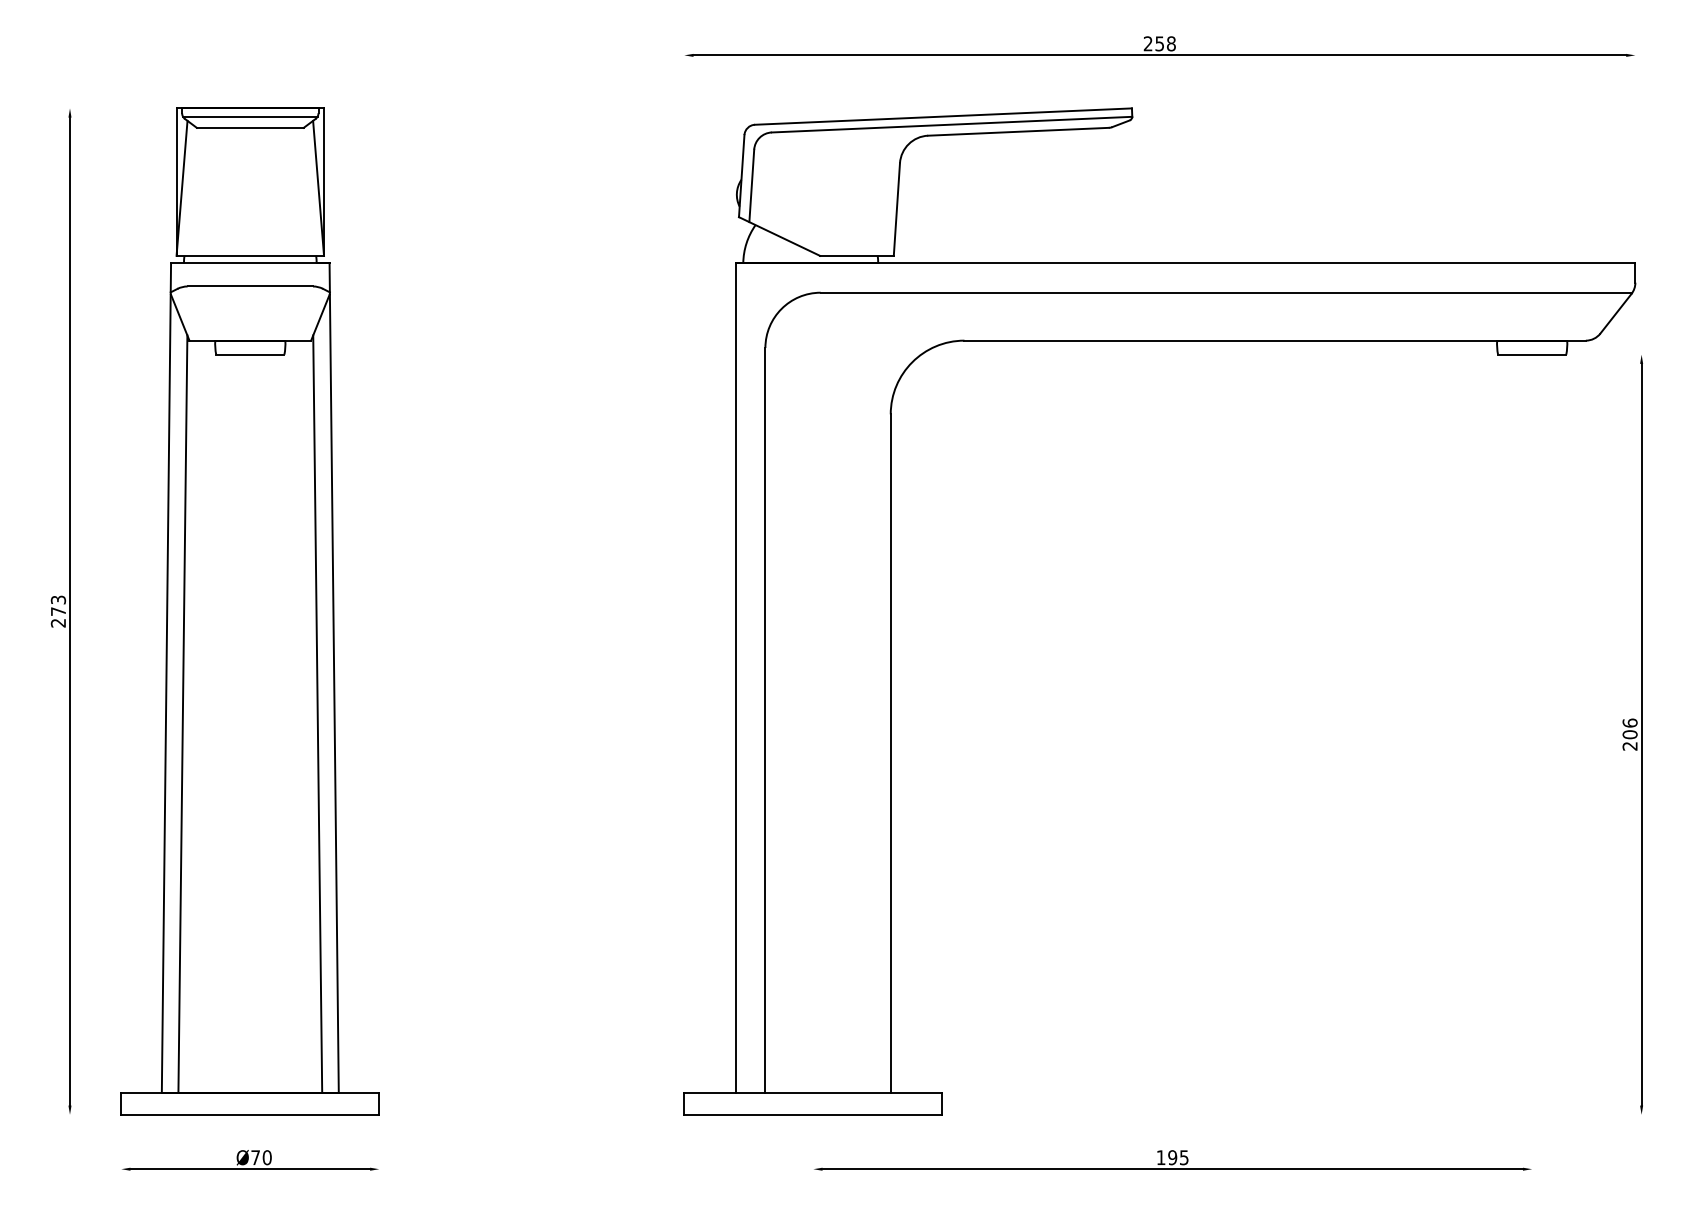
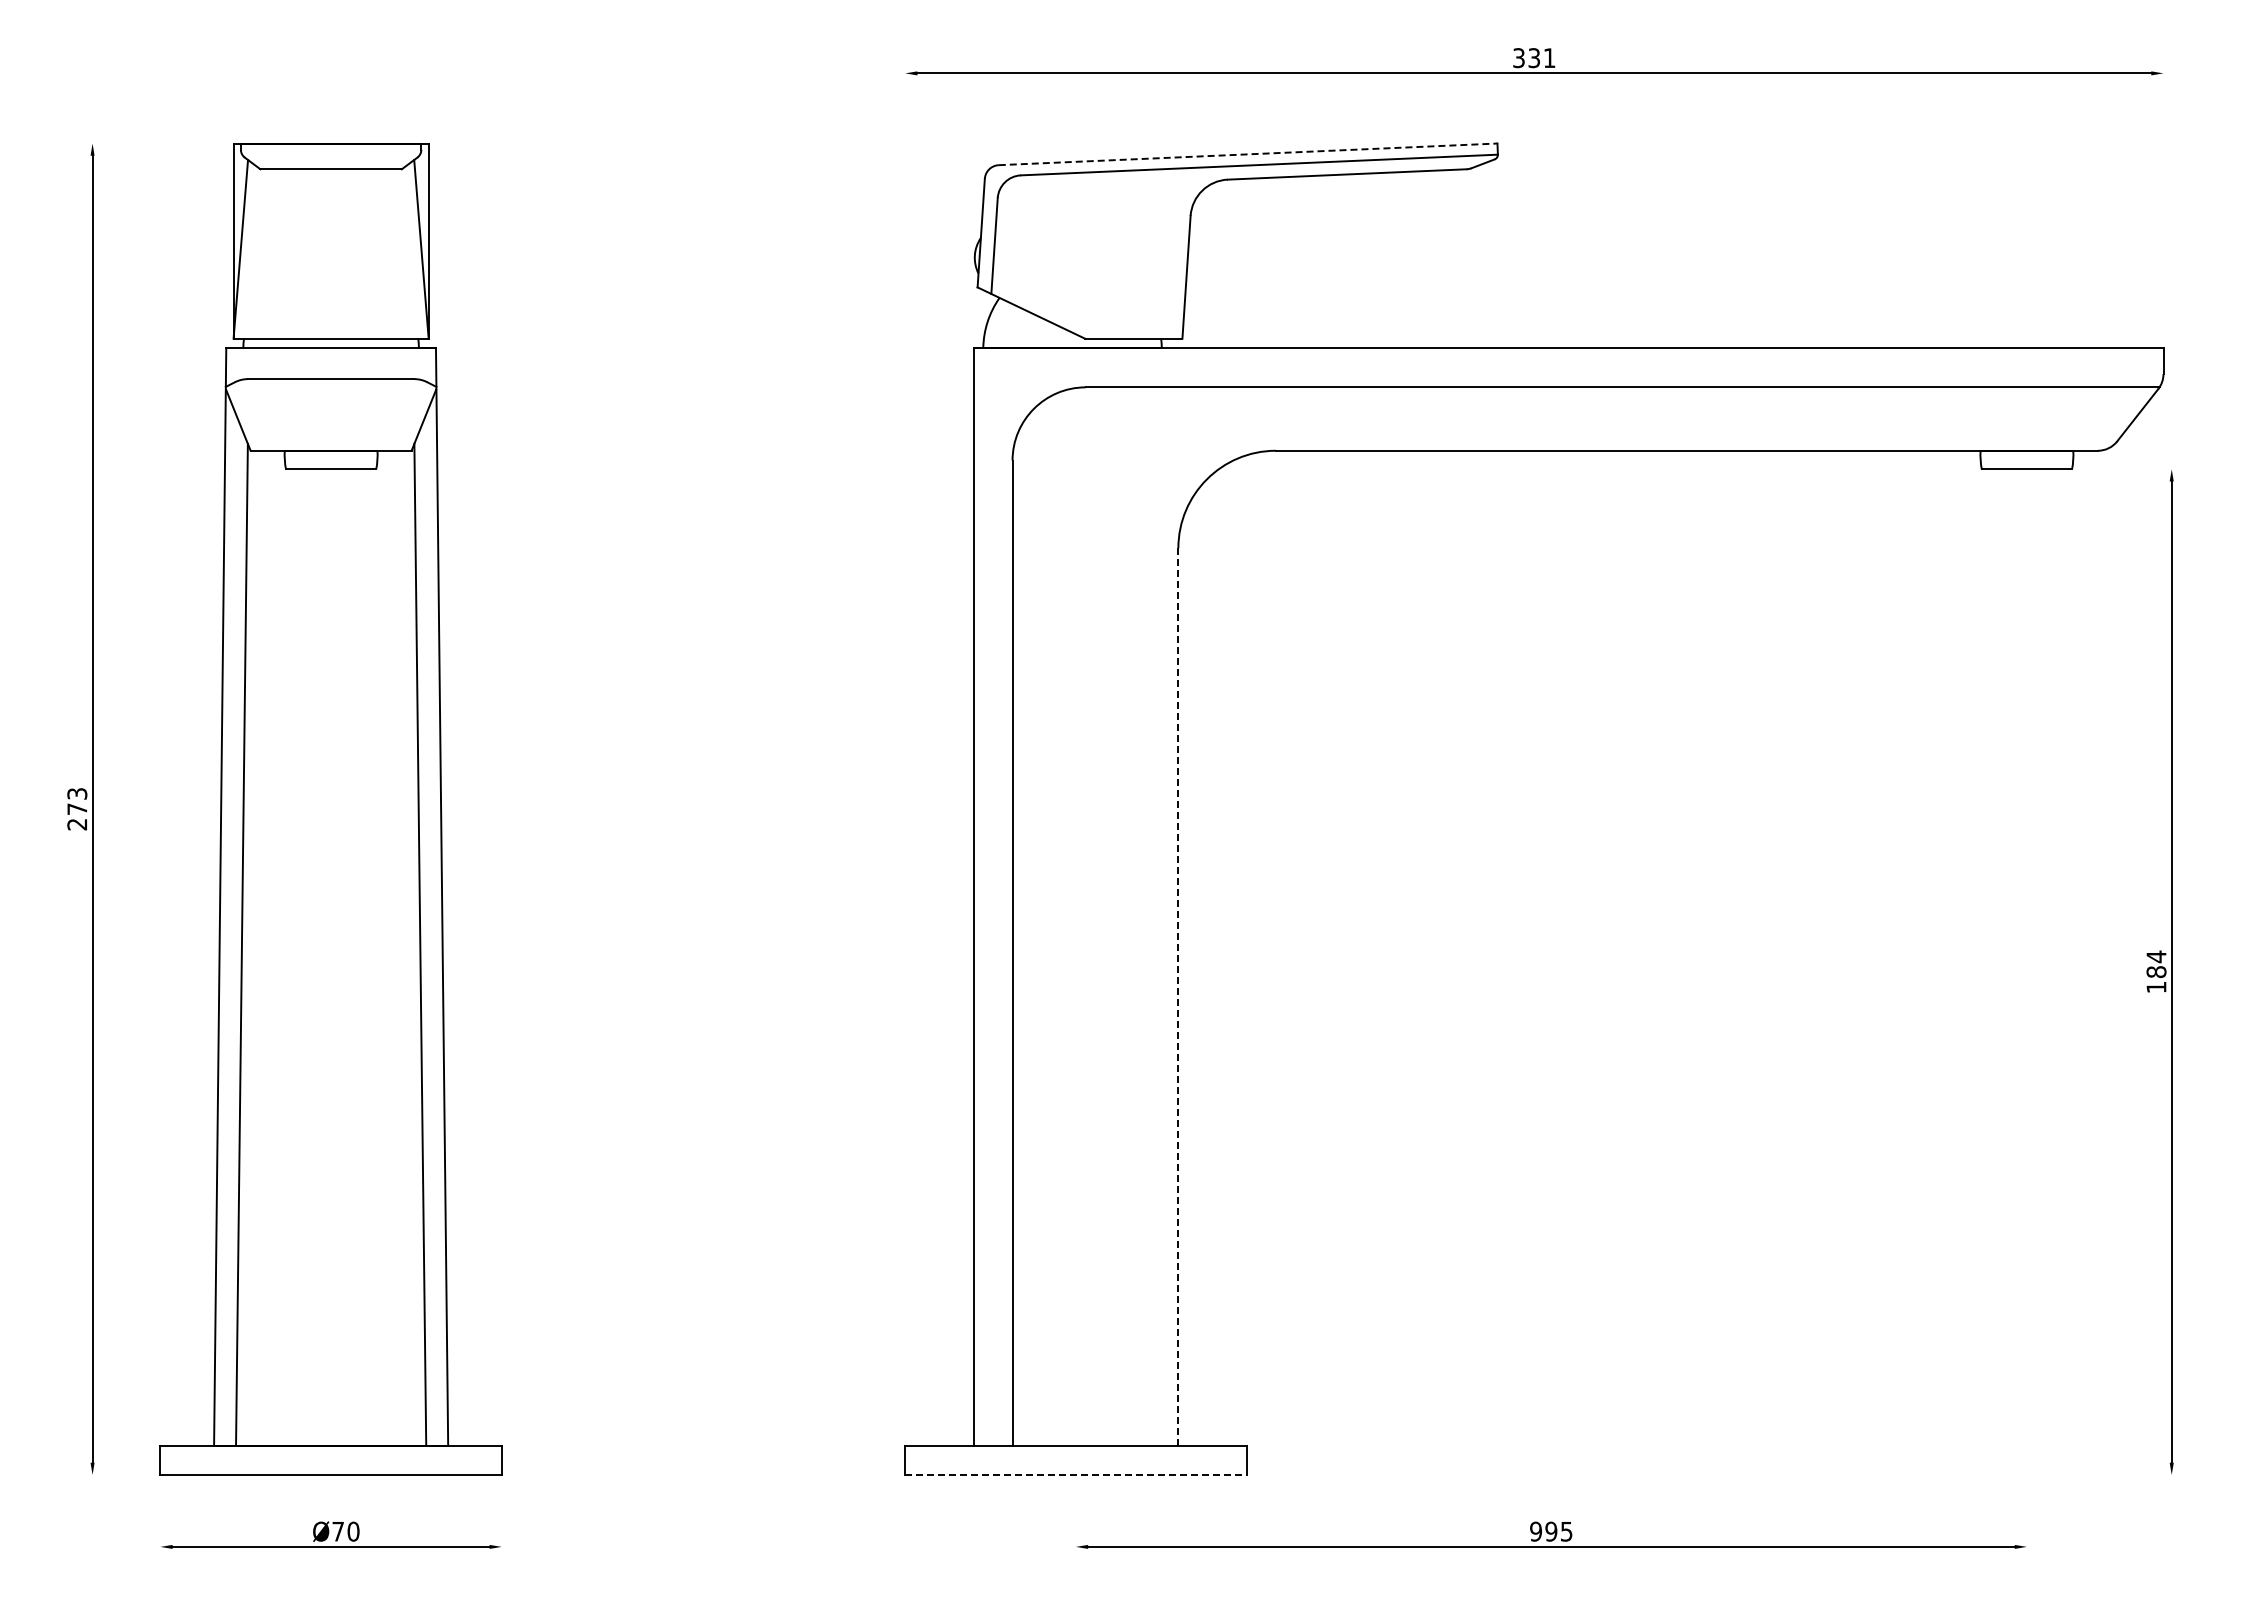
text: (1159, 44) -> (1534, 58), 258 -> 331
line: (250, 116) -> (331, 154), removed
line: (943, 116) -> (1248, 154), solid -> dashed
text: (1630, 734) -> (2156, 971), 206 -> 184
line: (890, 753) -> (1178, 996), solid -> dashed
line: (812, 1114) -> (1075, 1474), solid -> dashed
text: (1161, 1157) -> (1536, 1531), 195 -> 995

